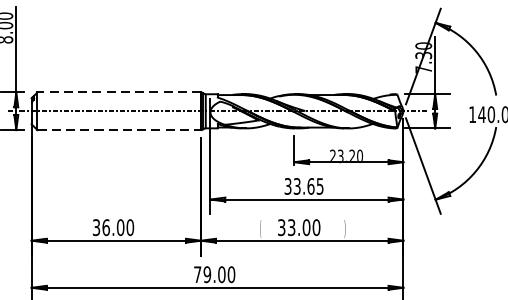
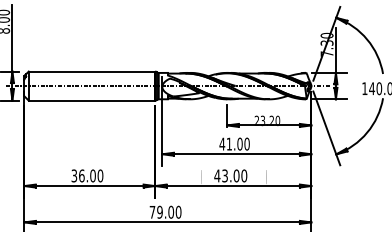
line: (118, 92) -> (91, 71), dashed -> solid
line: (119, 129) -> (92, 100), dashed -> solid
text: (303, 185) -> (234, 143), 33.65 -> 41.00
text: (281, 227) -> (217, 175), 33.00 -> 43.00

